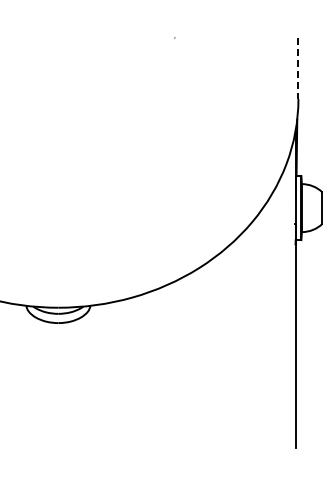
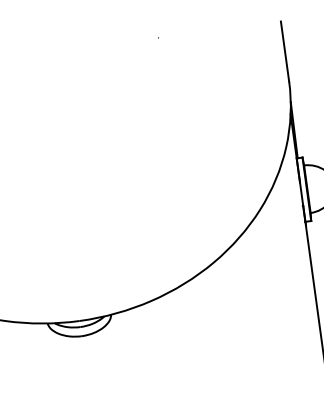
line: (298, 69) -> (285, 52), dashed -> solid

